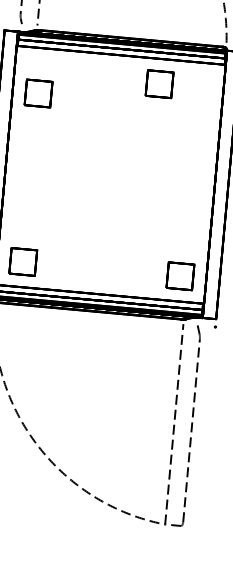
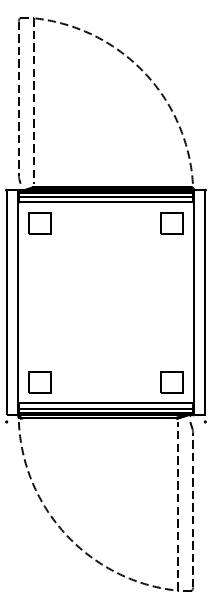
part: (158, 84) -> (171, 223), moved
part: (38, 93) -> (39, 223), moved

